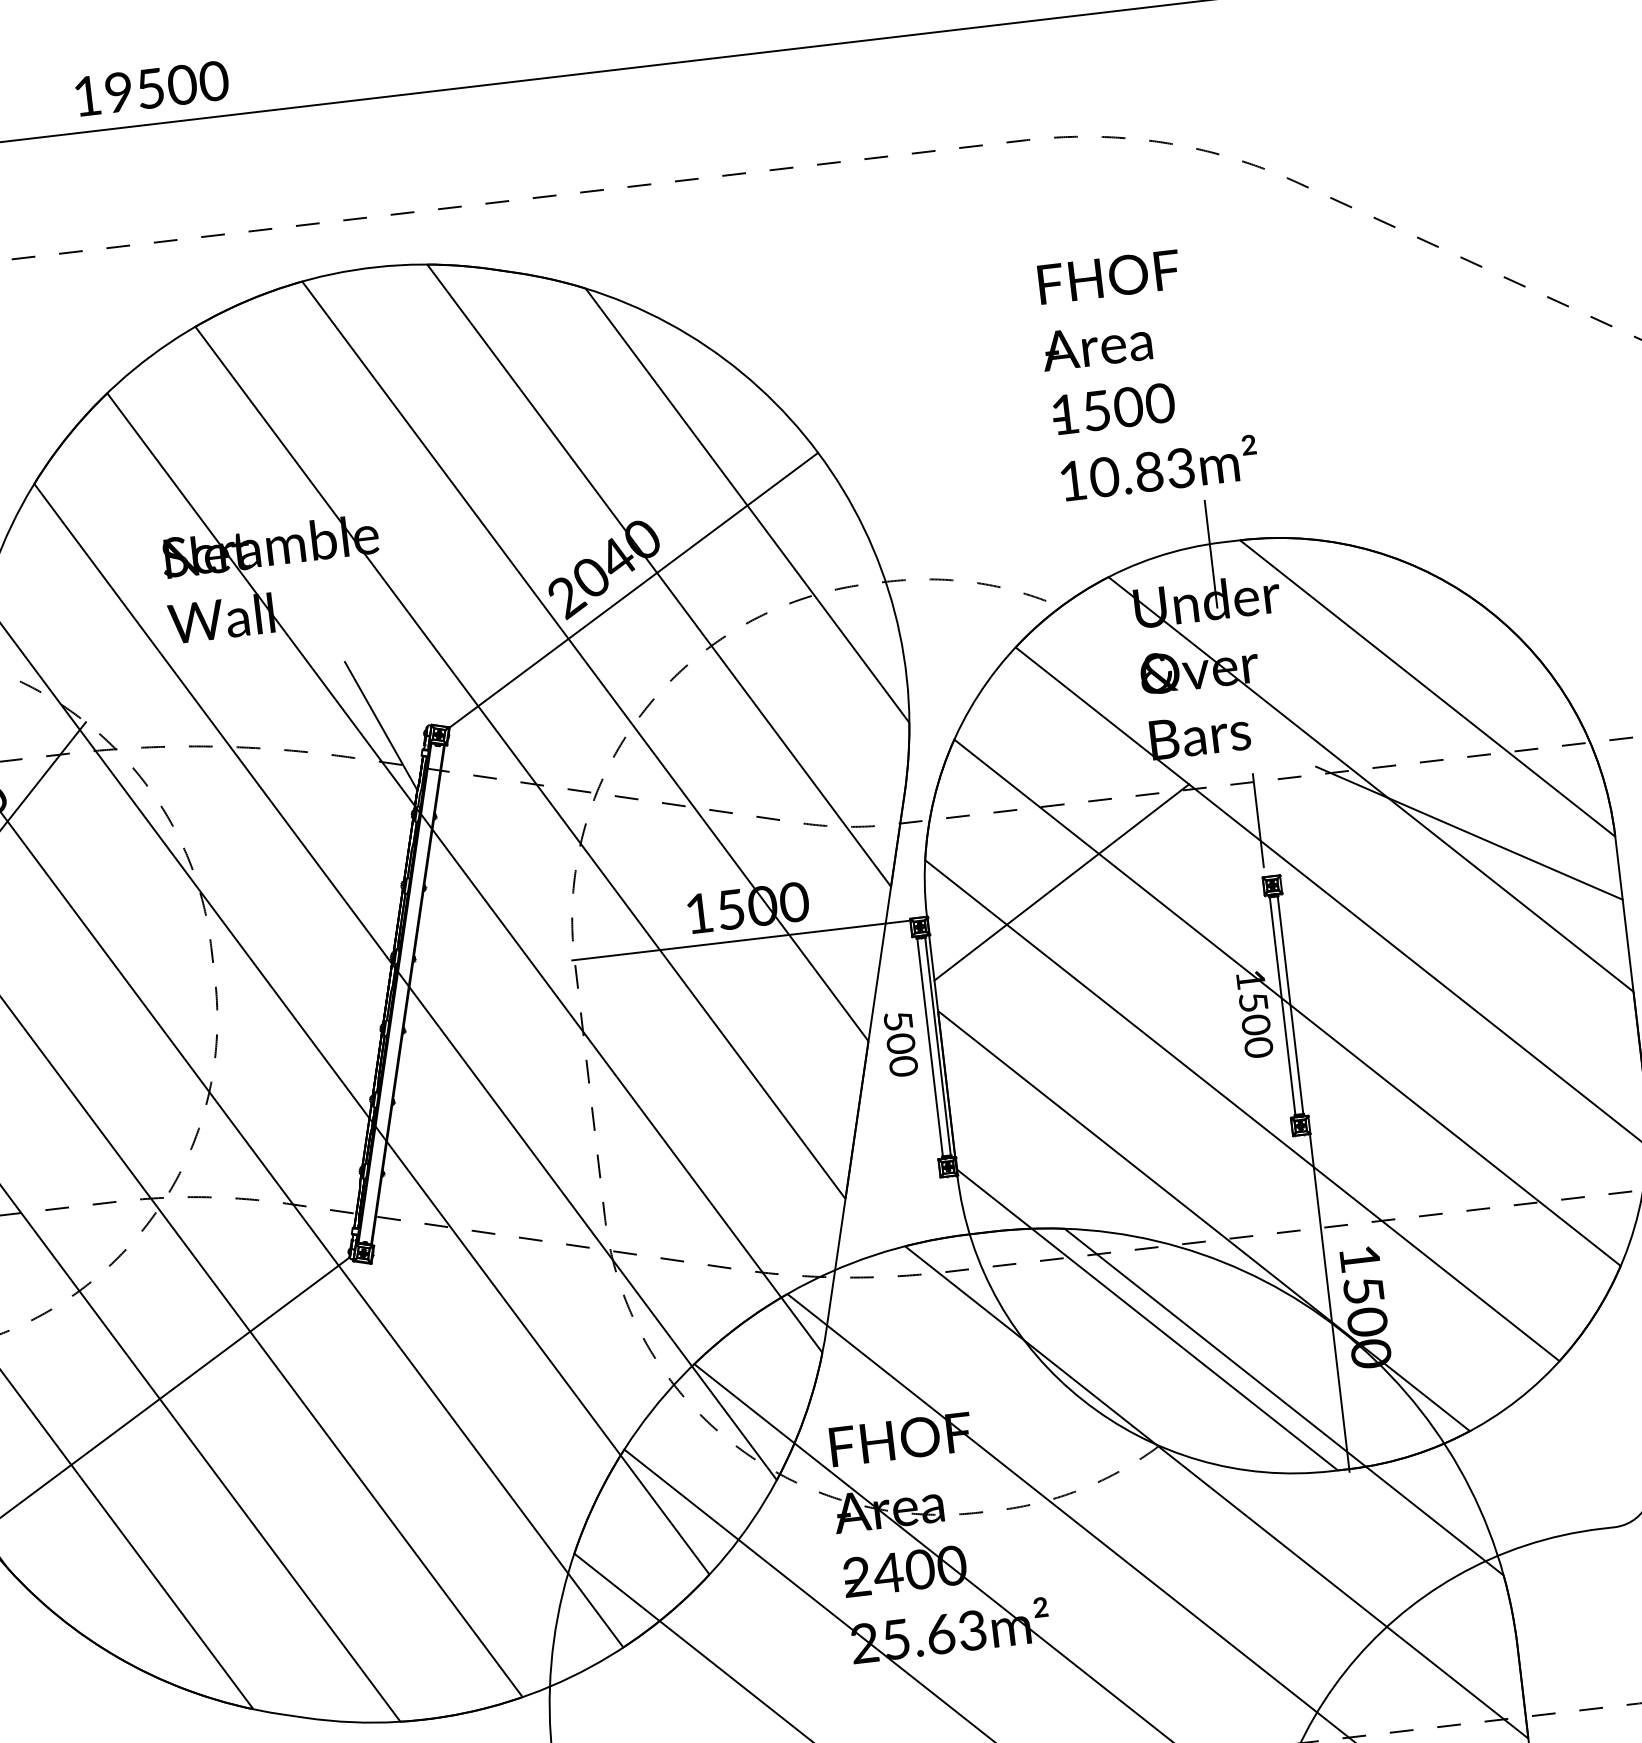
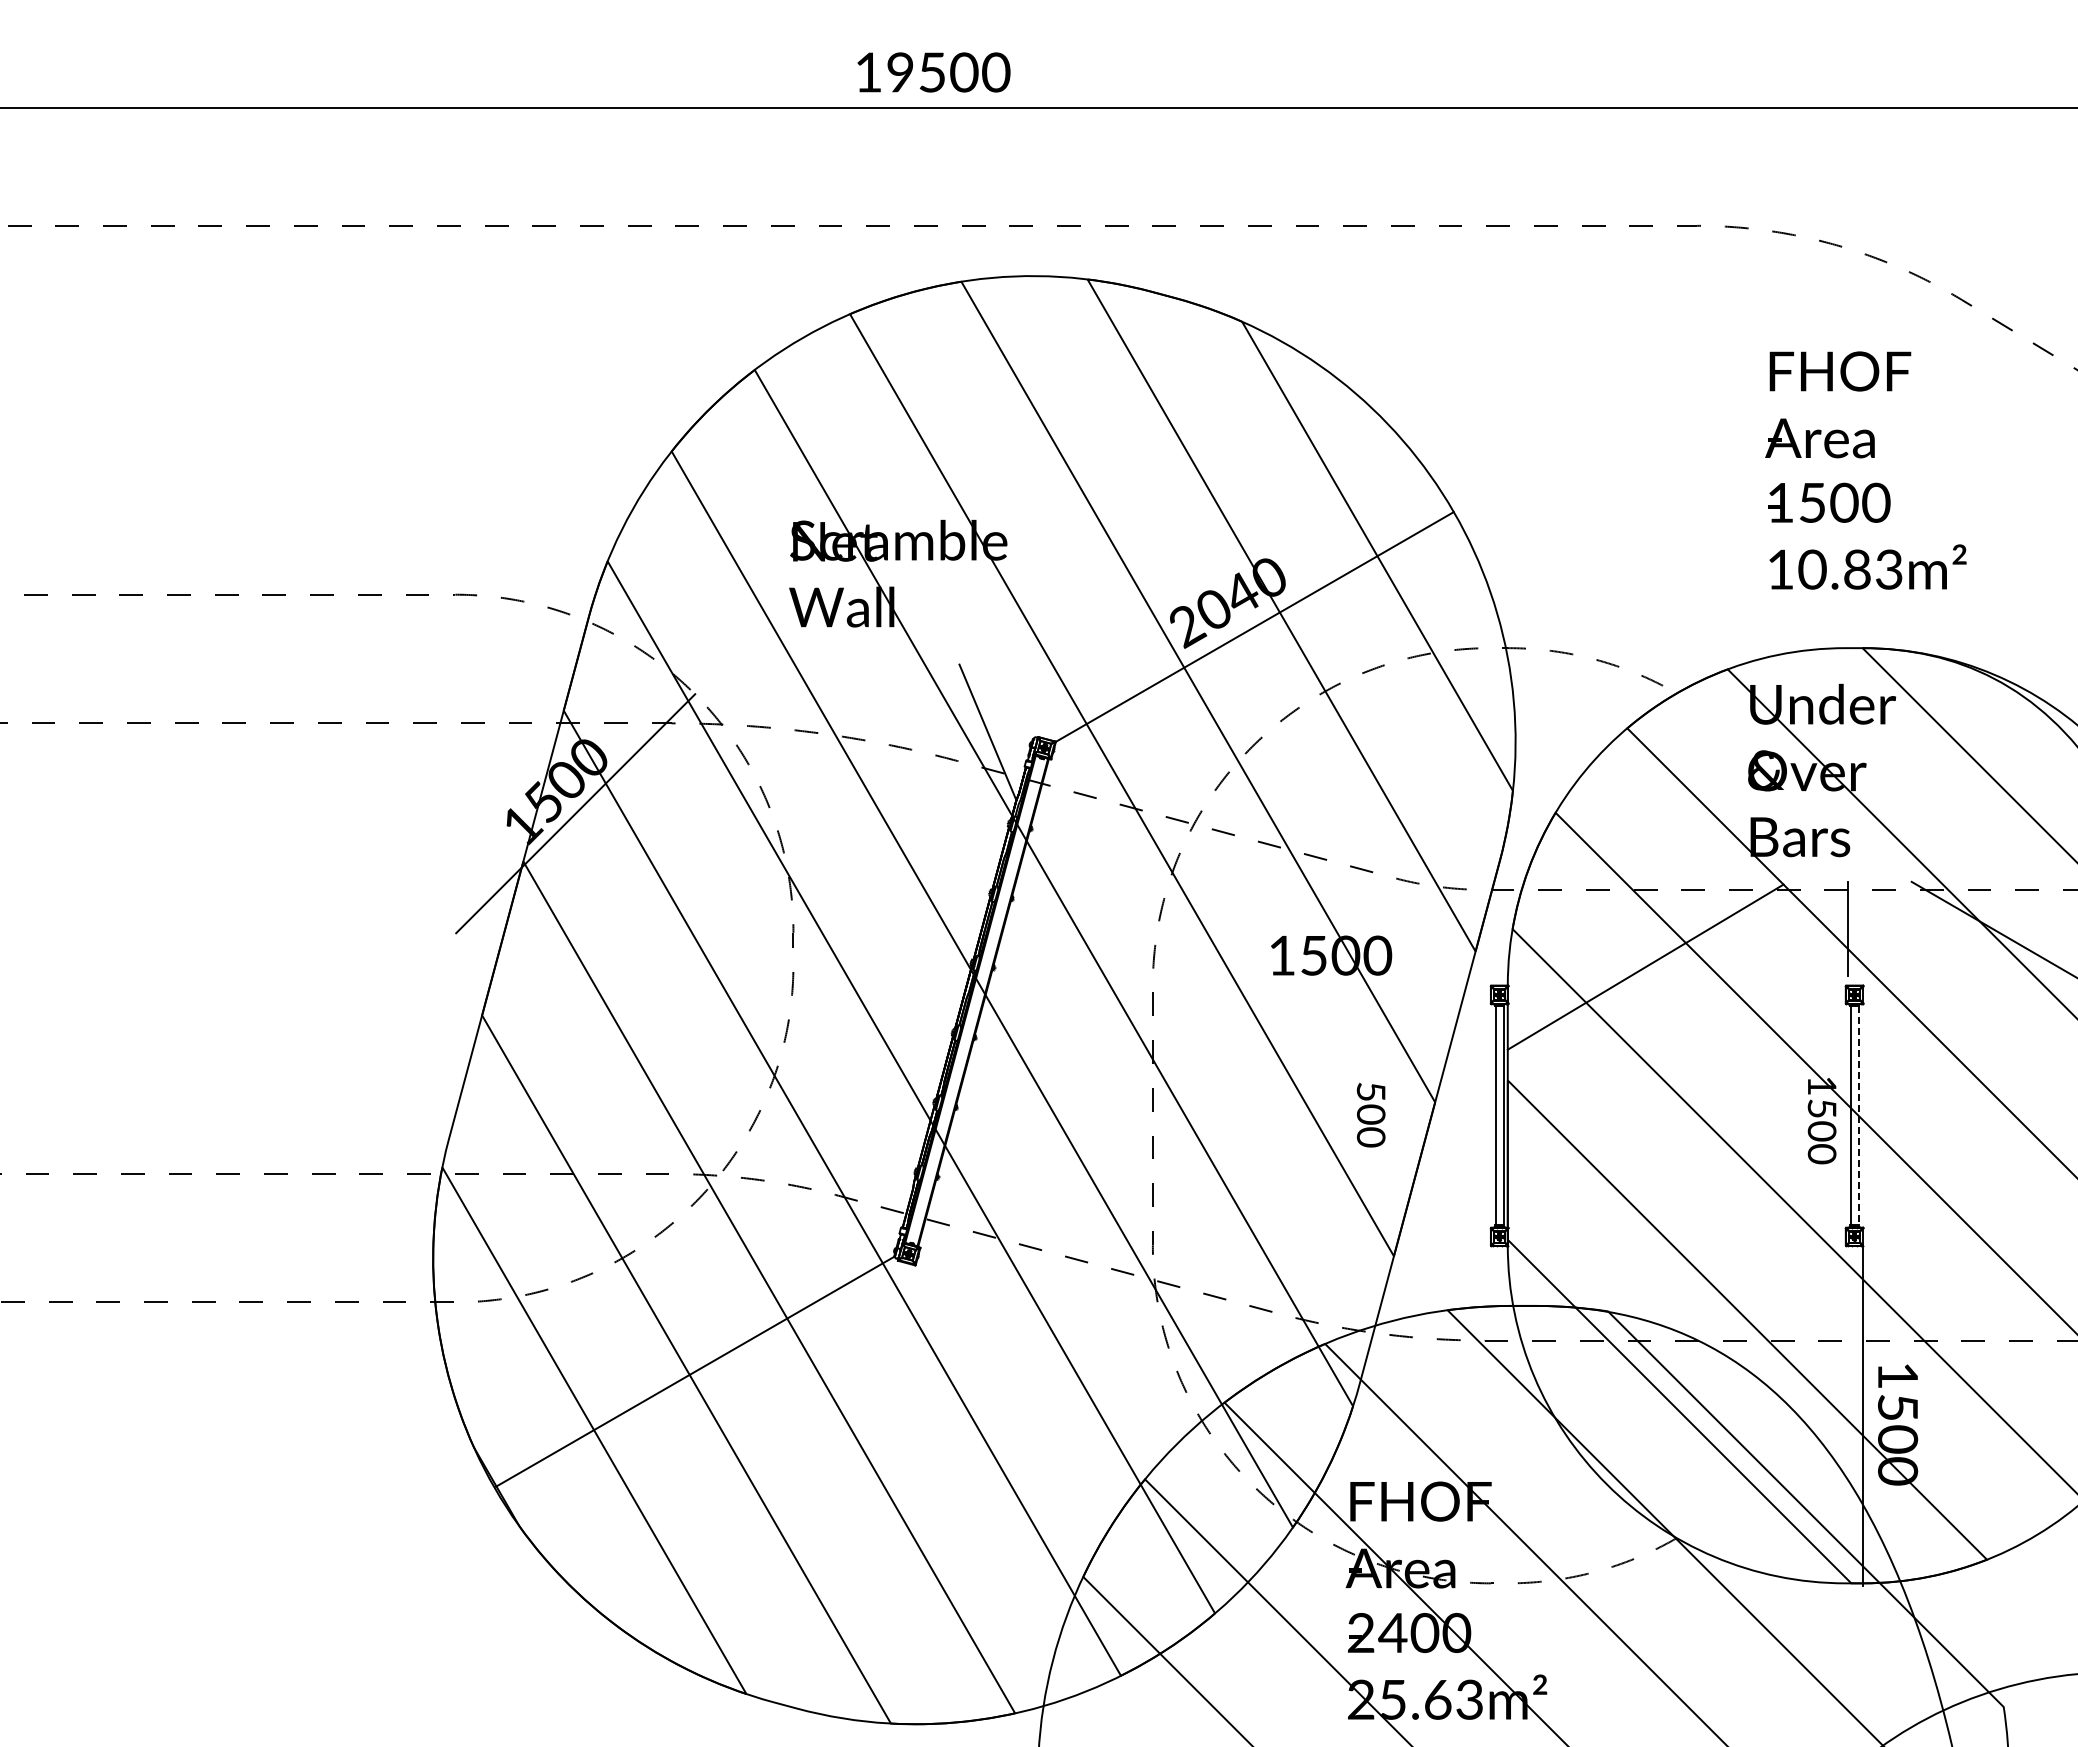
text: (151, 88) -> (933, 72), moved
text: (1145, 372) -> (1865, 470), moved
line: (1211, 554) -> (1832, 658), removed
line: (740, 940) -> (1319, 987), removed
line: (1290, 1004) -> (1858, 1115), solid -> dashed
text: (900, 1044) -> (1370, 1115), moved

